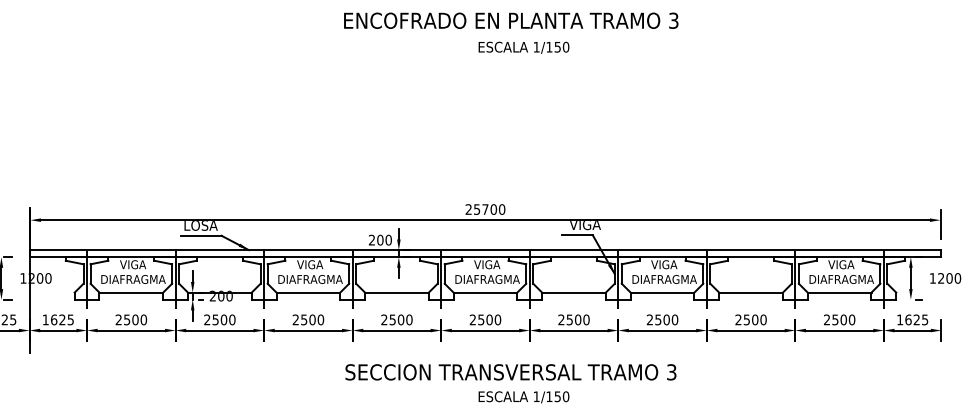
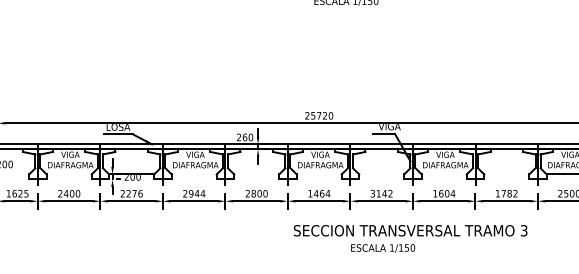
text: (493, 209) -> (324, 115), 25700 -> 25720
text: (380, 239) -> (245, 136), 200 -> 260
line: (131, 292) -> (69, 174), removed
line: (308, 292) -> (194, 174), removed
line: (396, 292) -> (256, 174), removed
line: (485, 292) -> (319, 174), removed
line: (573, 292) -> (381, 174), removed
line: (662, 292) -> (444, 174), removed
line: (750, 292) -> (506, 174), removed
text: (126, 319) -> (65, 193), 2500 -> 2400
text: (223, 319) -> (134, 193), 2500 -> 2276
text: (312, 319) -> (197, 193), 2500 -> 2944
text: (392, 319) -> (253, 193), 2500 -> 2800
text: (485, 319) -> (319, 193), 2500 -> 1464
text: (573, 319) -> (381, 193), 2500 -> 3142
text: (662, 319) -> (444, 193), 2500 -> 1604
text: (750, 319) -> (506, 193), 2500 -> 1782
text: (510, 372) -> (410, 230), moved
text: (523, 397) -> (382, 248), moved

